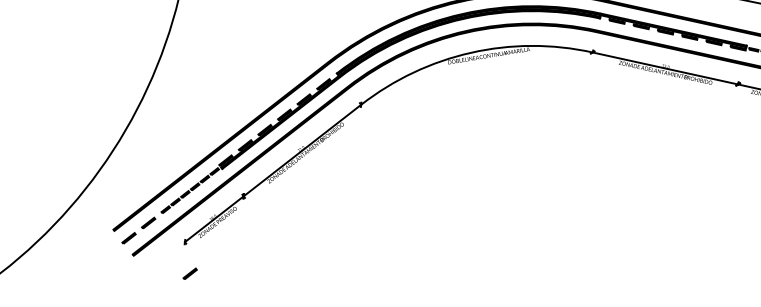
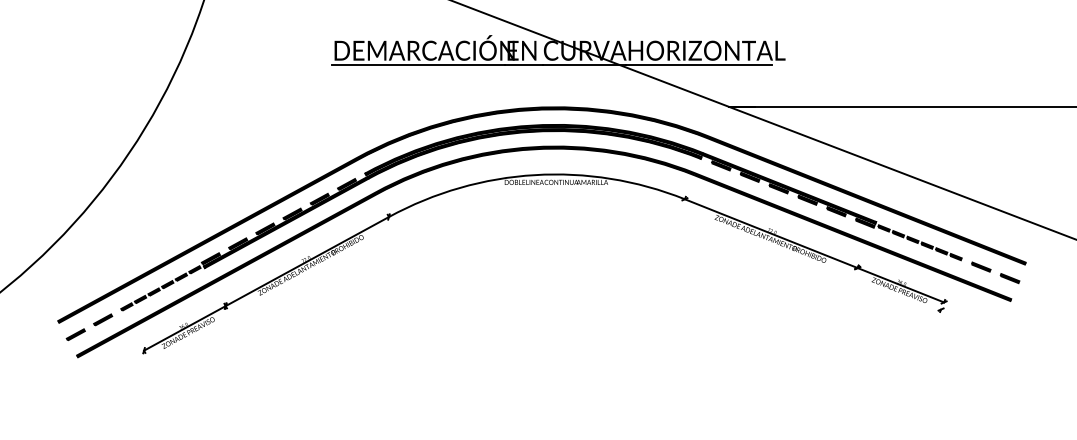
part: (190, 273) -> (144, 390), removed

